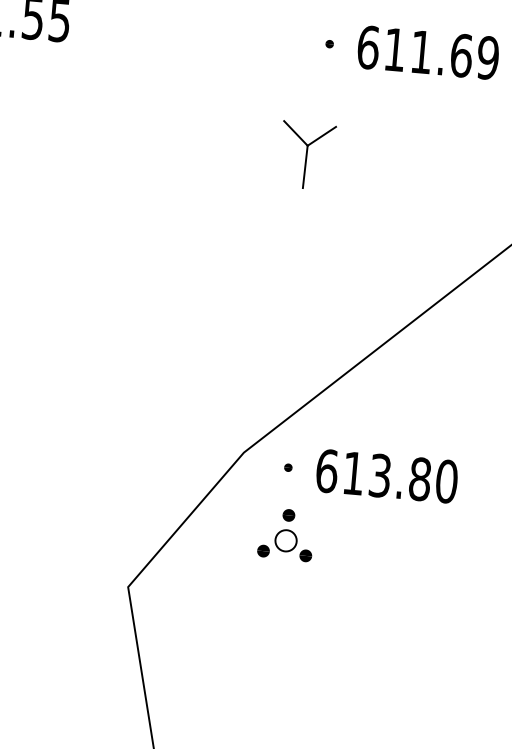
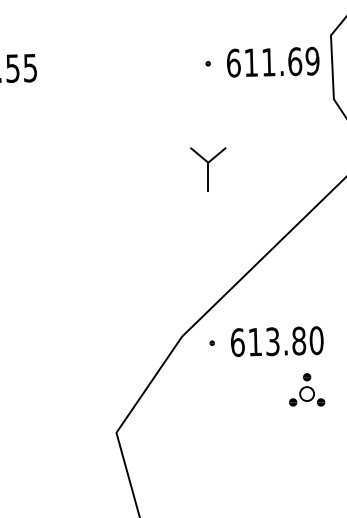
part: (306, 156) -> (208, 169), moved
part: (287, 533) -> (307, 389), moved

